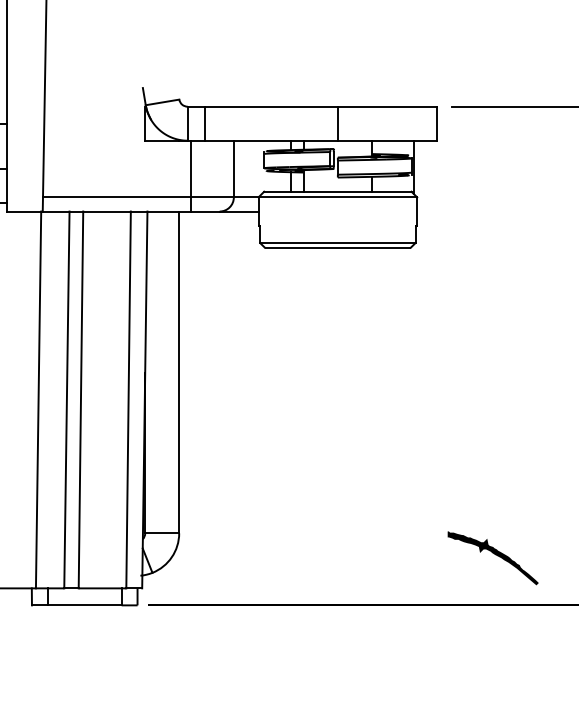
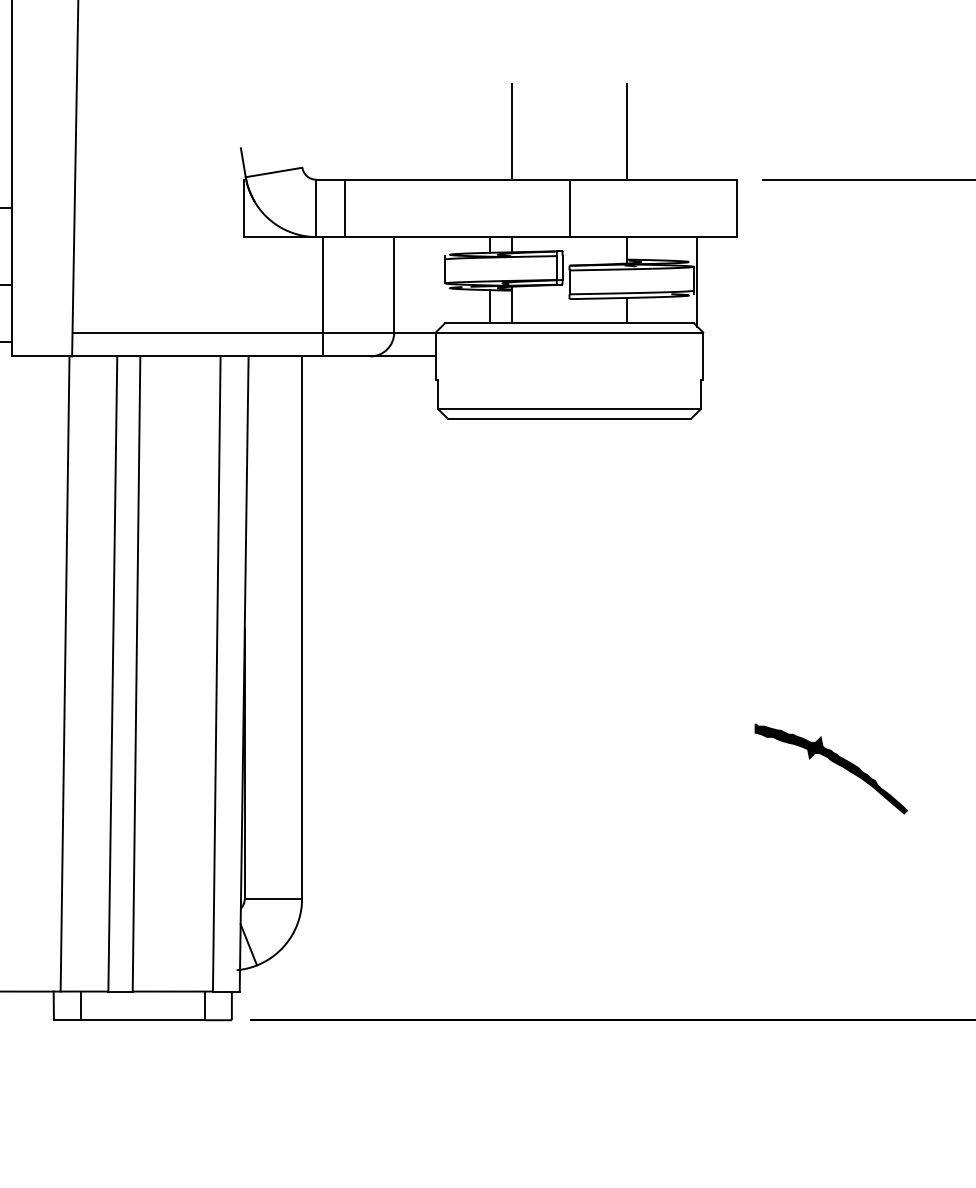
line: (303, 78) -> (511, 132), added
line: (371, 78) -> (626, 132), added
part: (492, 558) -> (830, 769), moved

